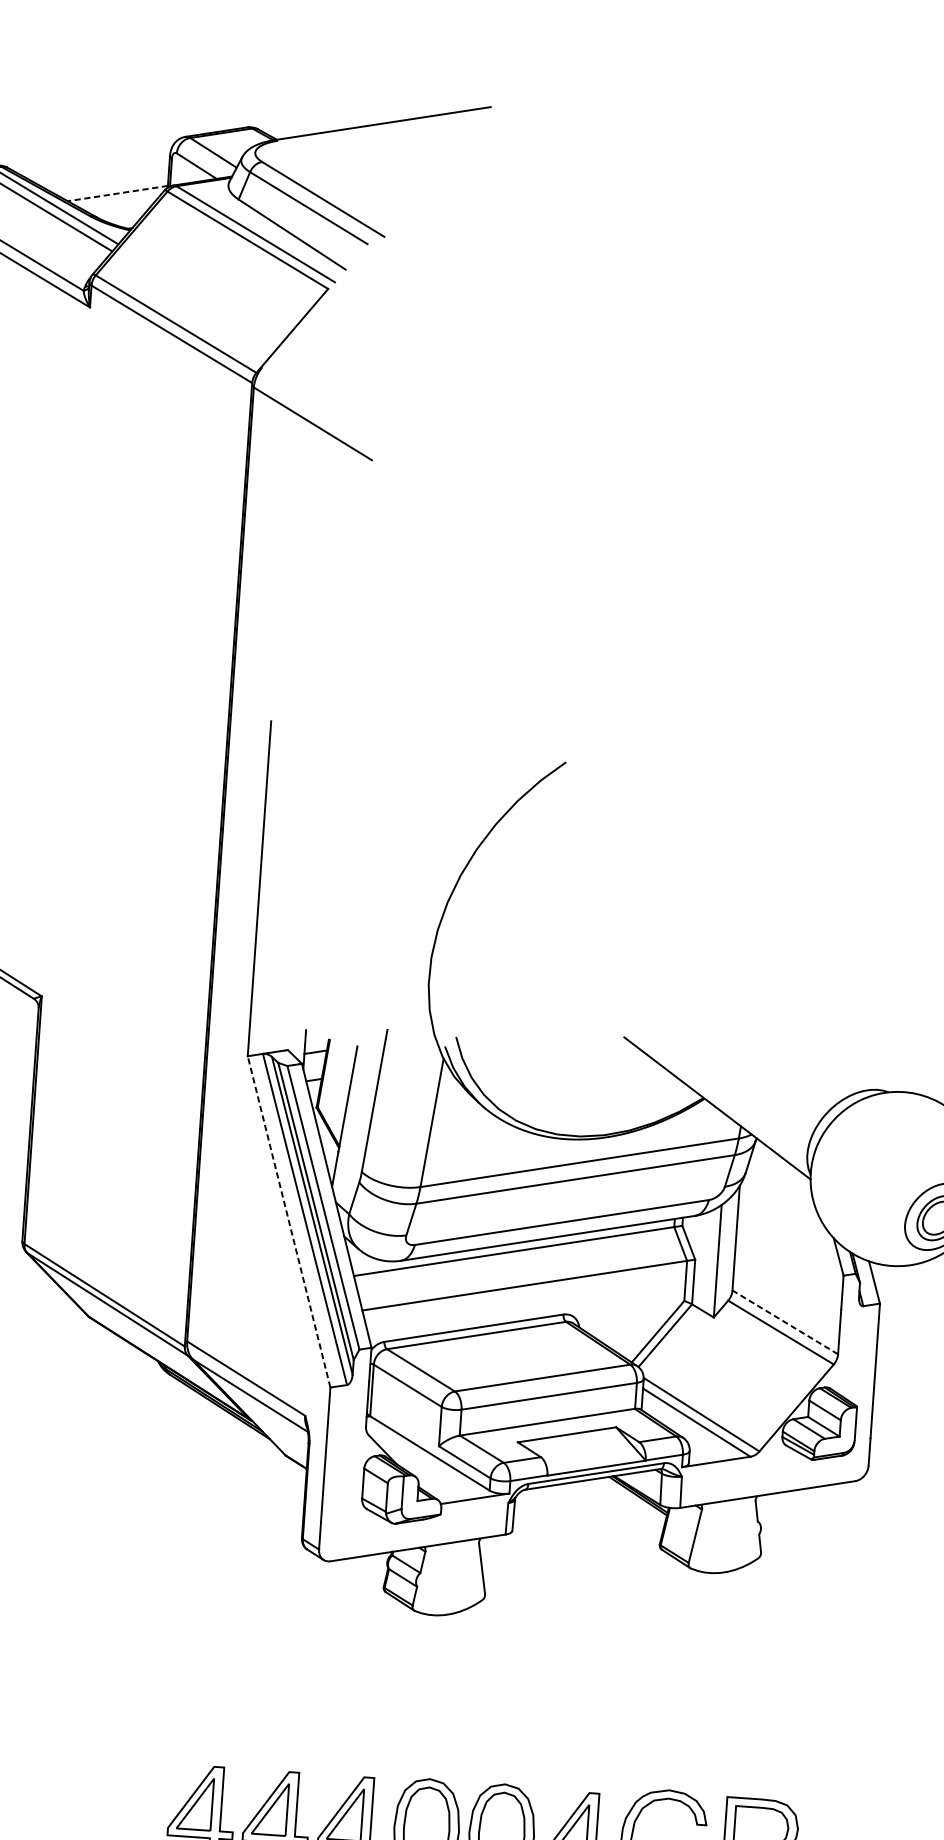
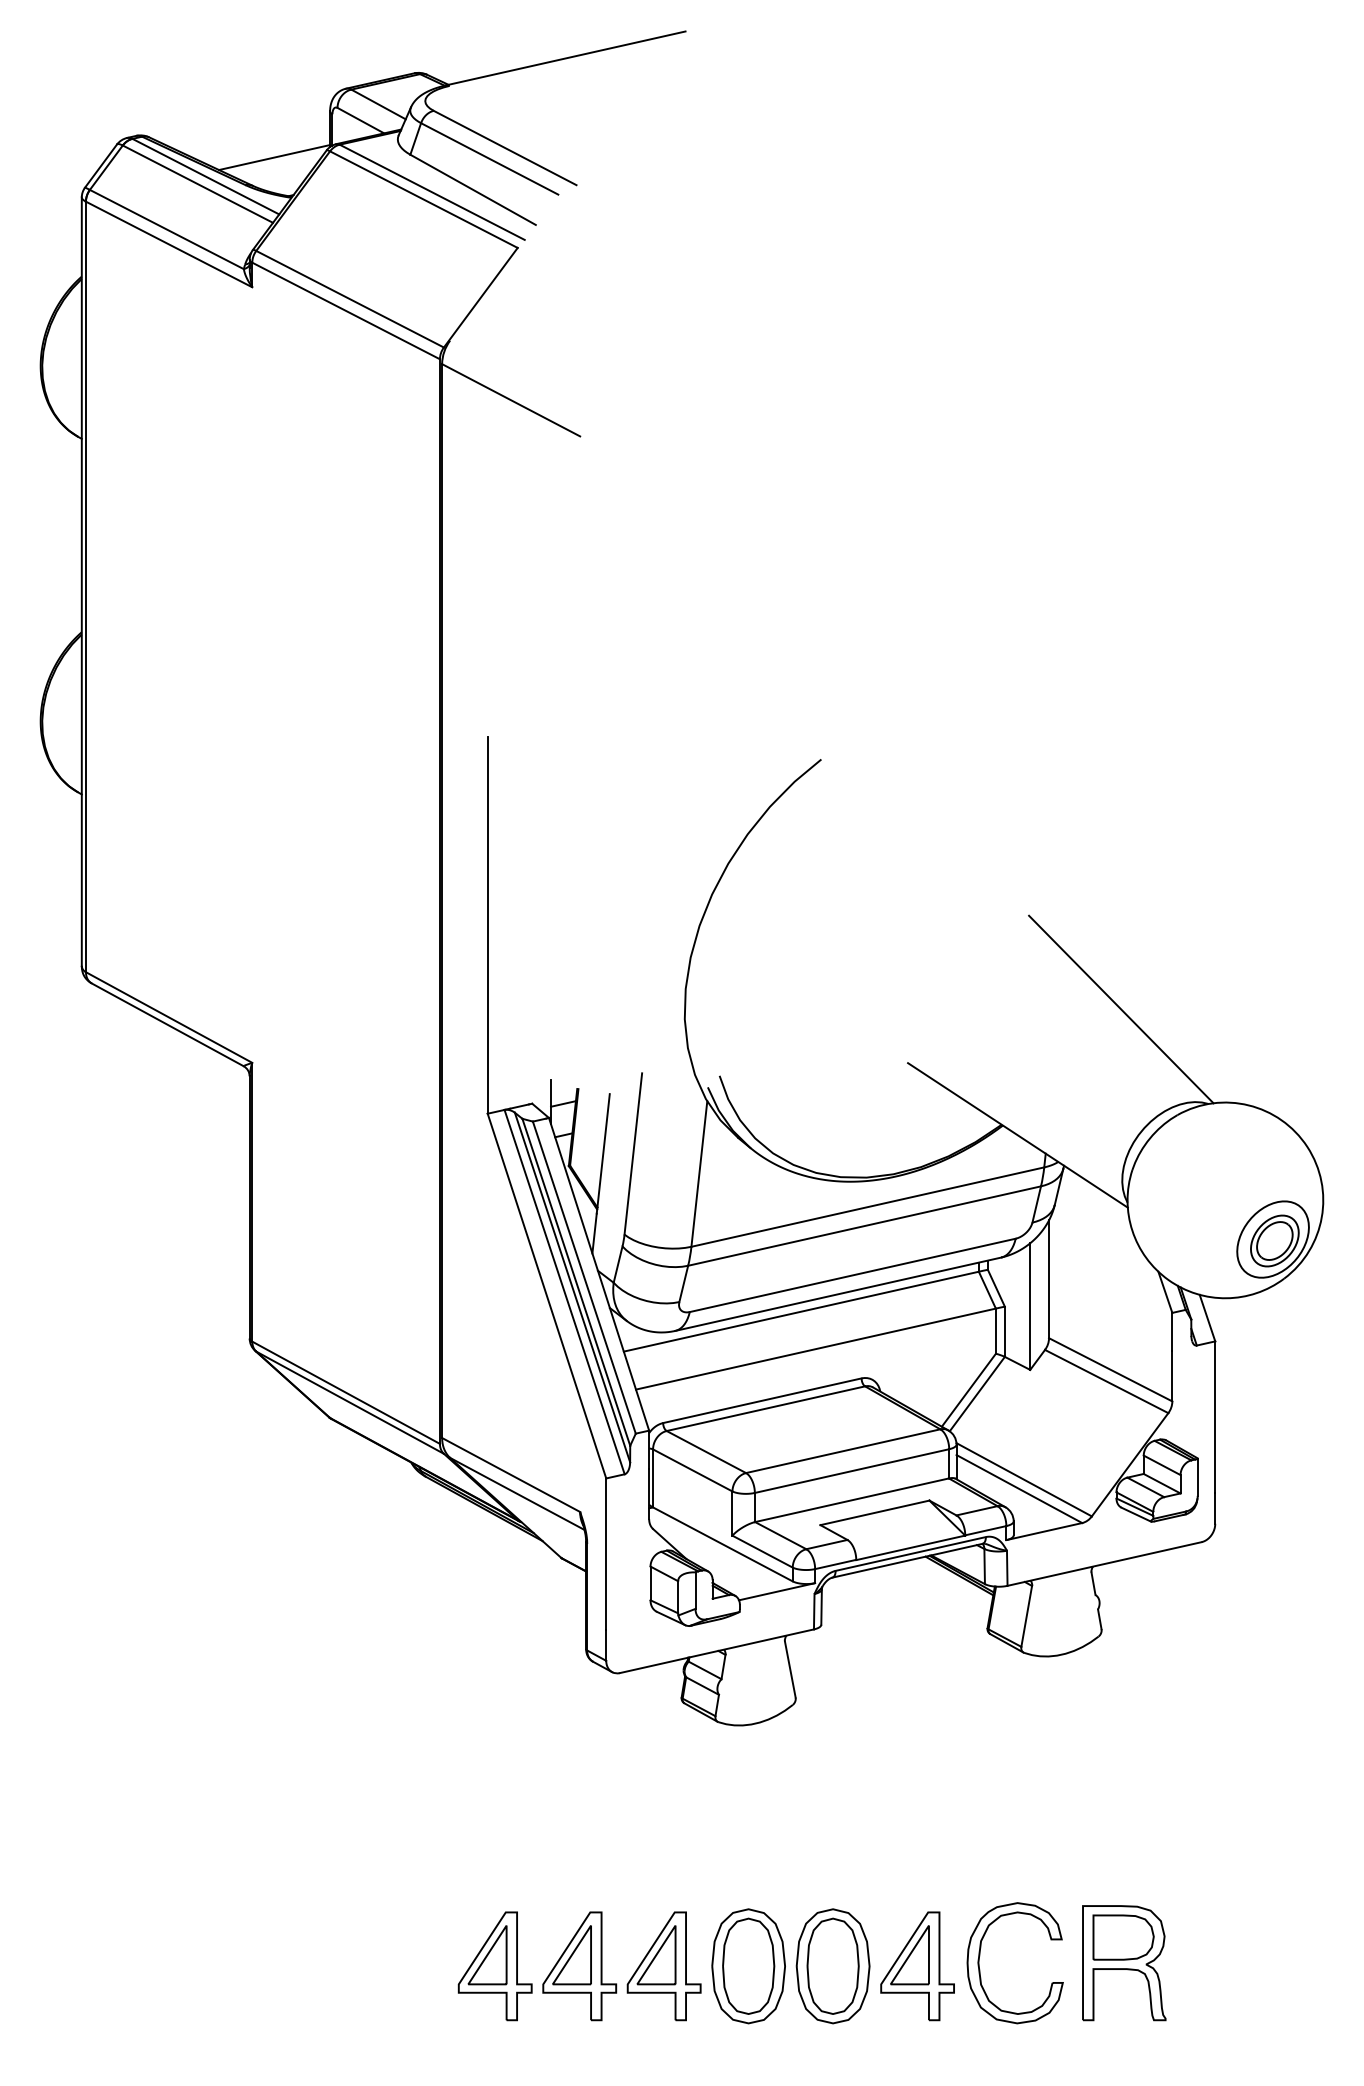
line: (117, 193) -> (274, 157), dashed -> solid
line: (817, 1002) -> (1121, 1009), added
line: (288, 1222) -> (546, 1296), dashed -> solid
line: (785, 1322) -> (1110, 1369), dashed -> solid

